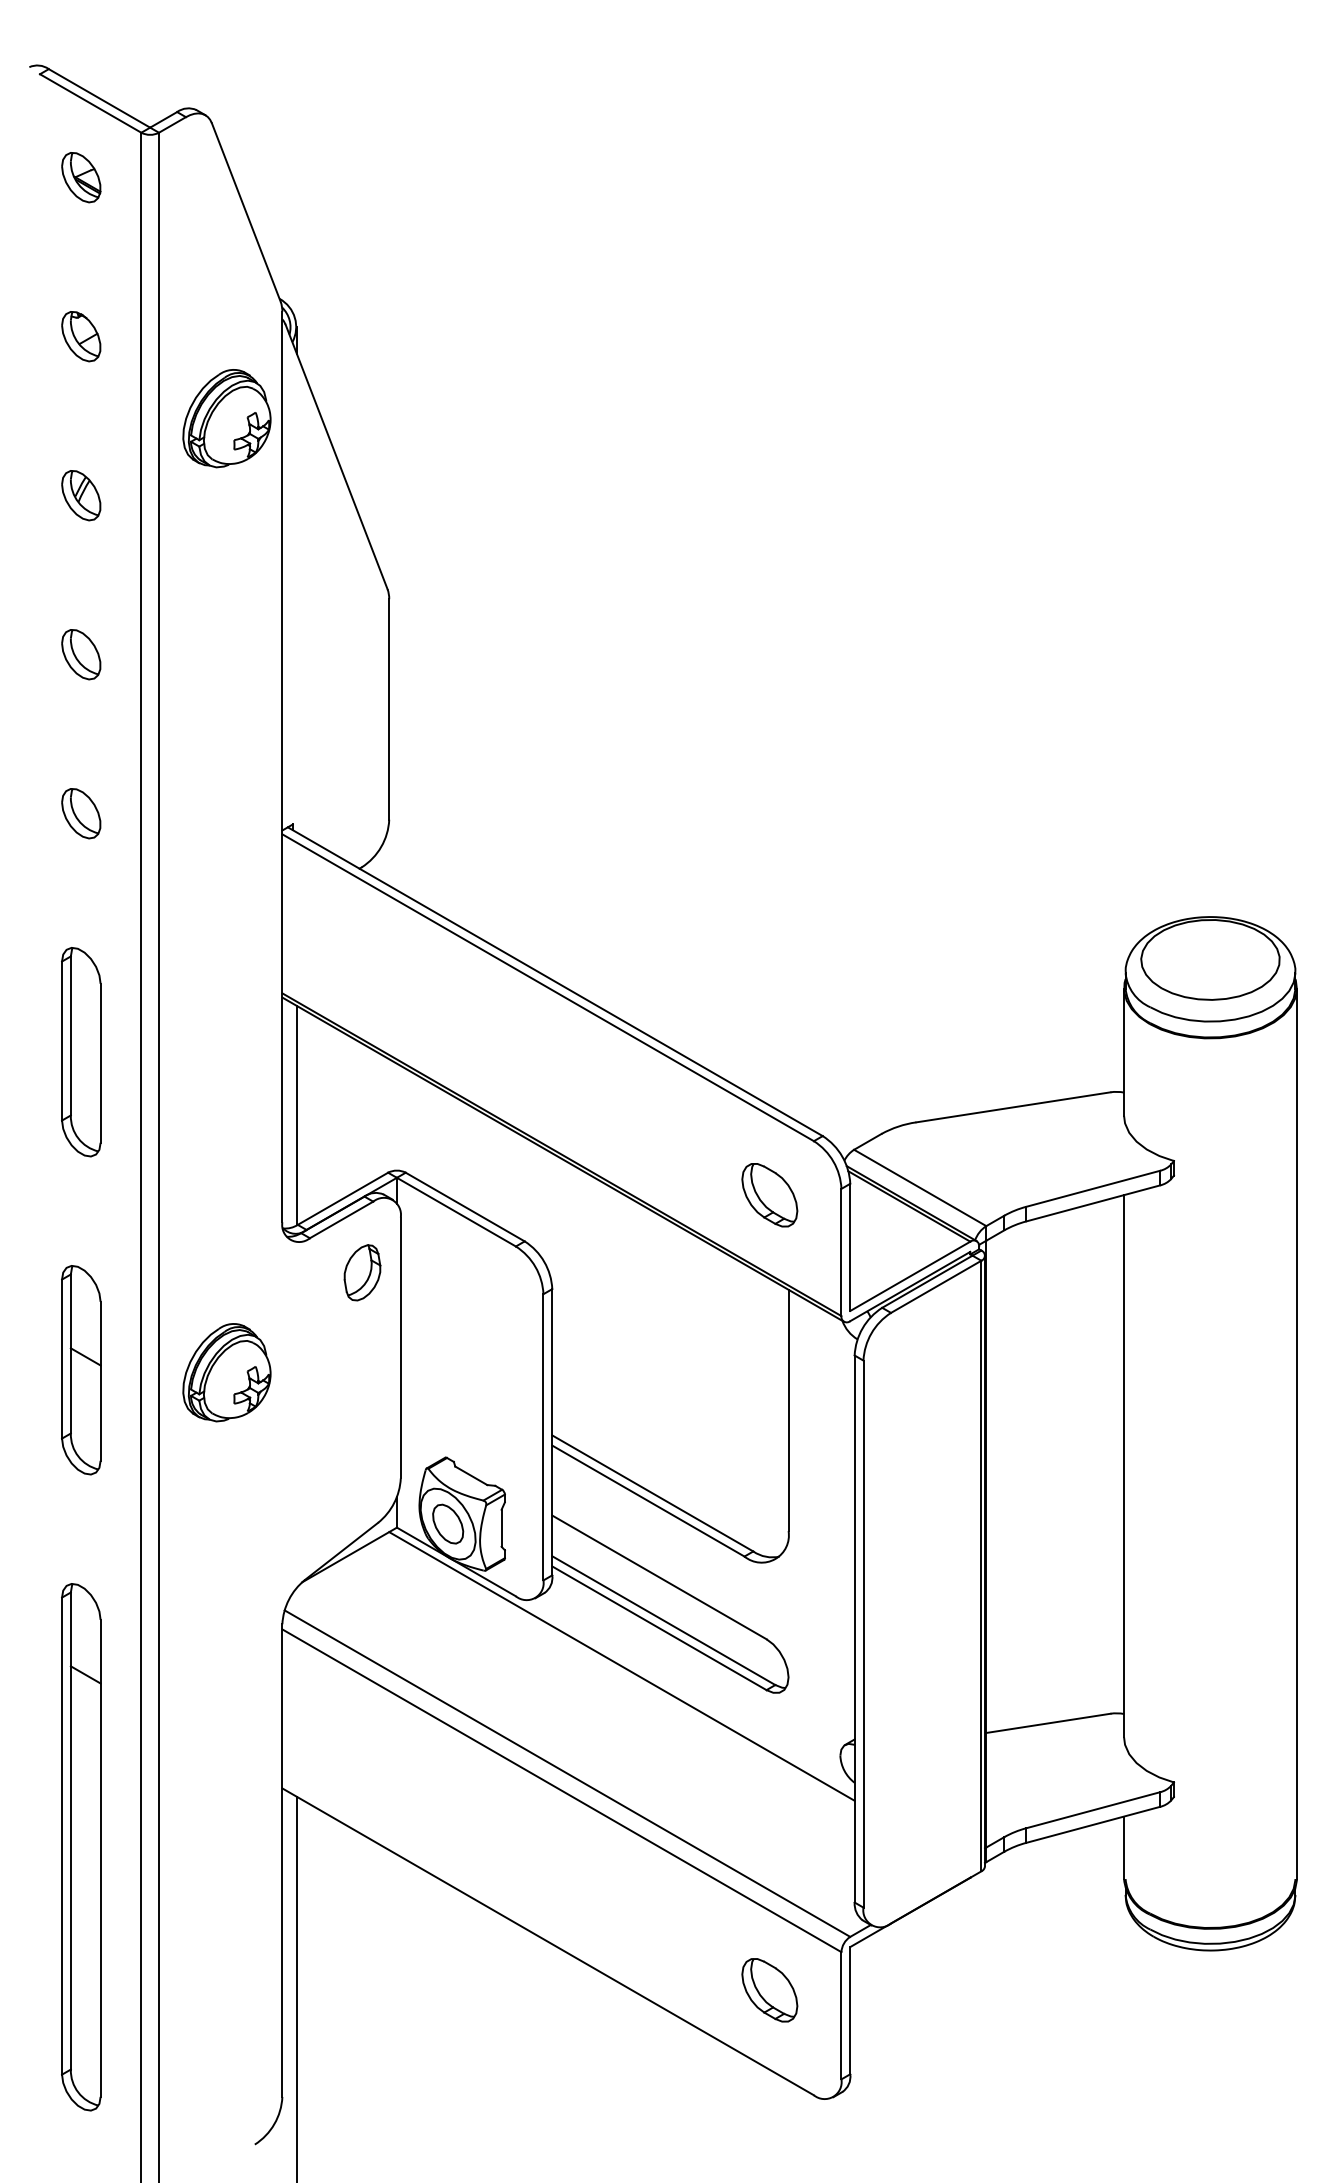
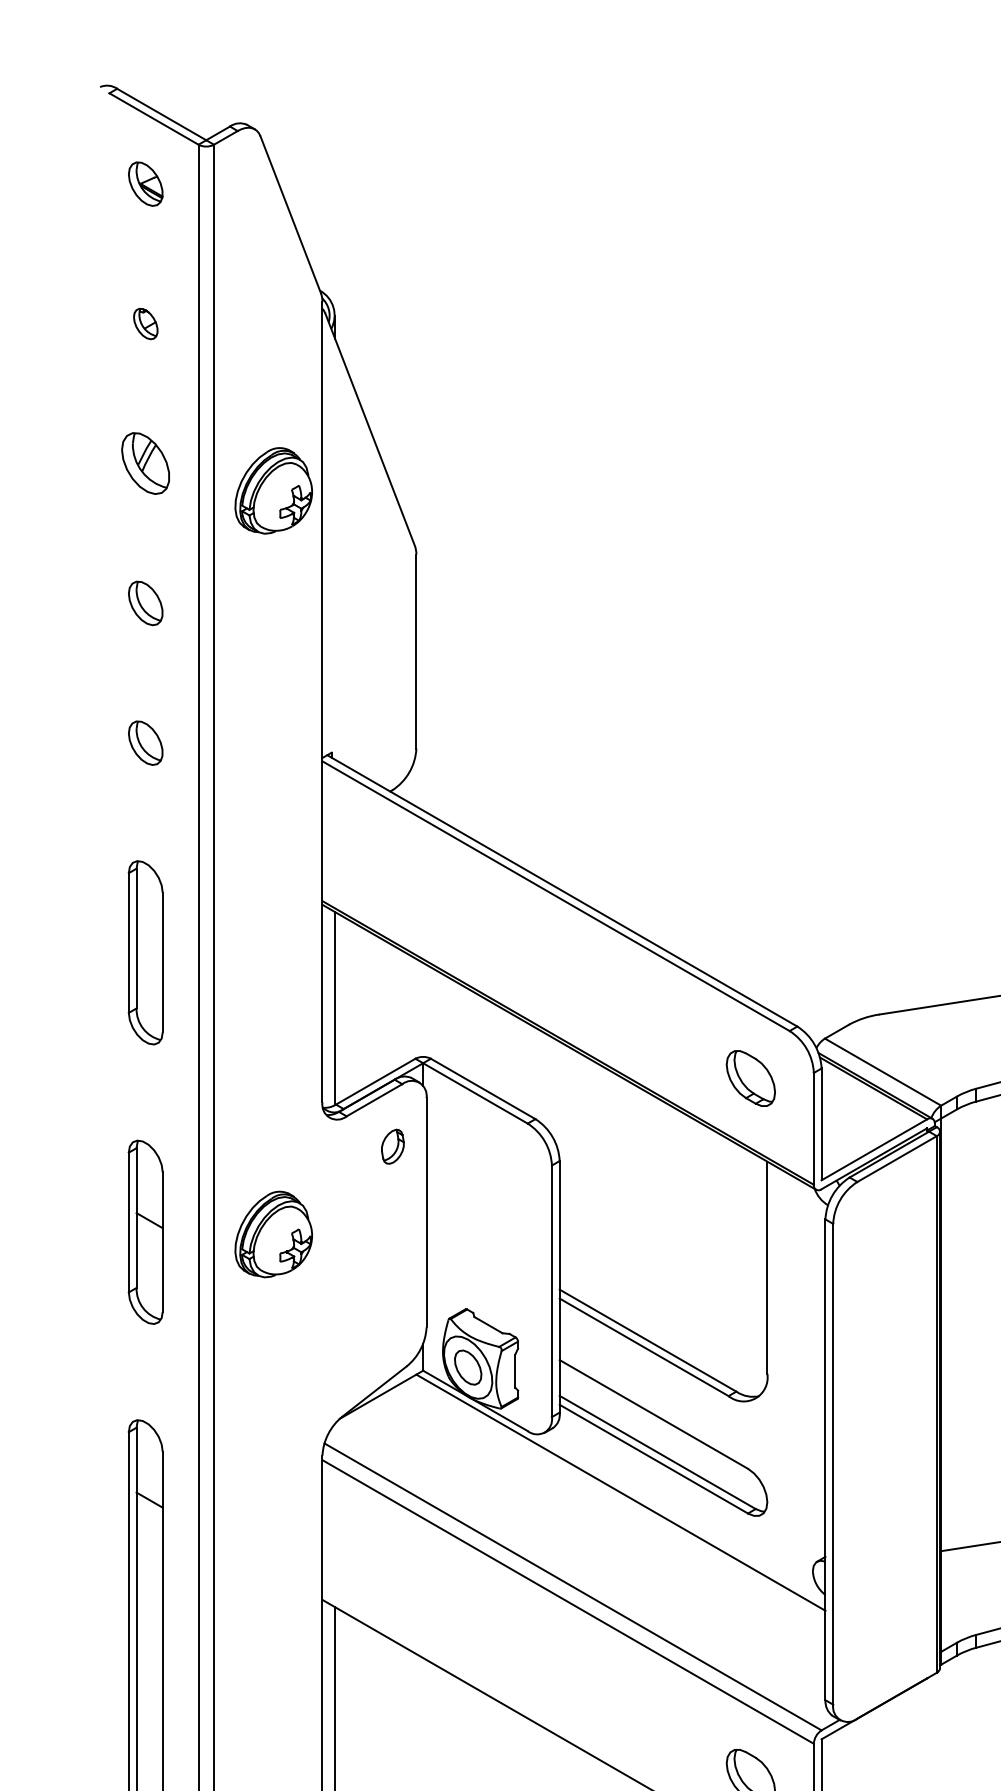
part: (81, 336) -> (145, 323), size x0.7
part: (226, 418) -> (273, 490), moved
part: (81, 495) -> (145, 463), size x1.4
part: (362, 1272) -> (392, 1146), size x0.7

